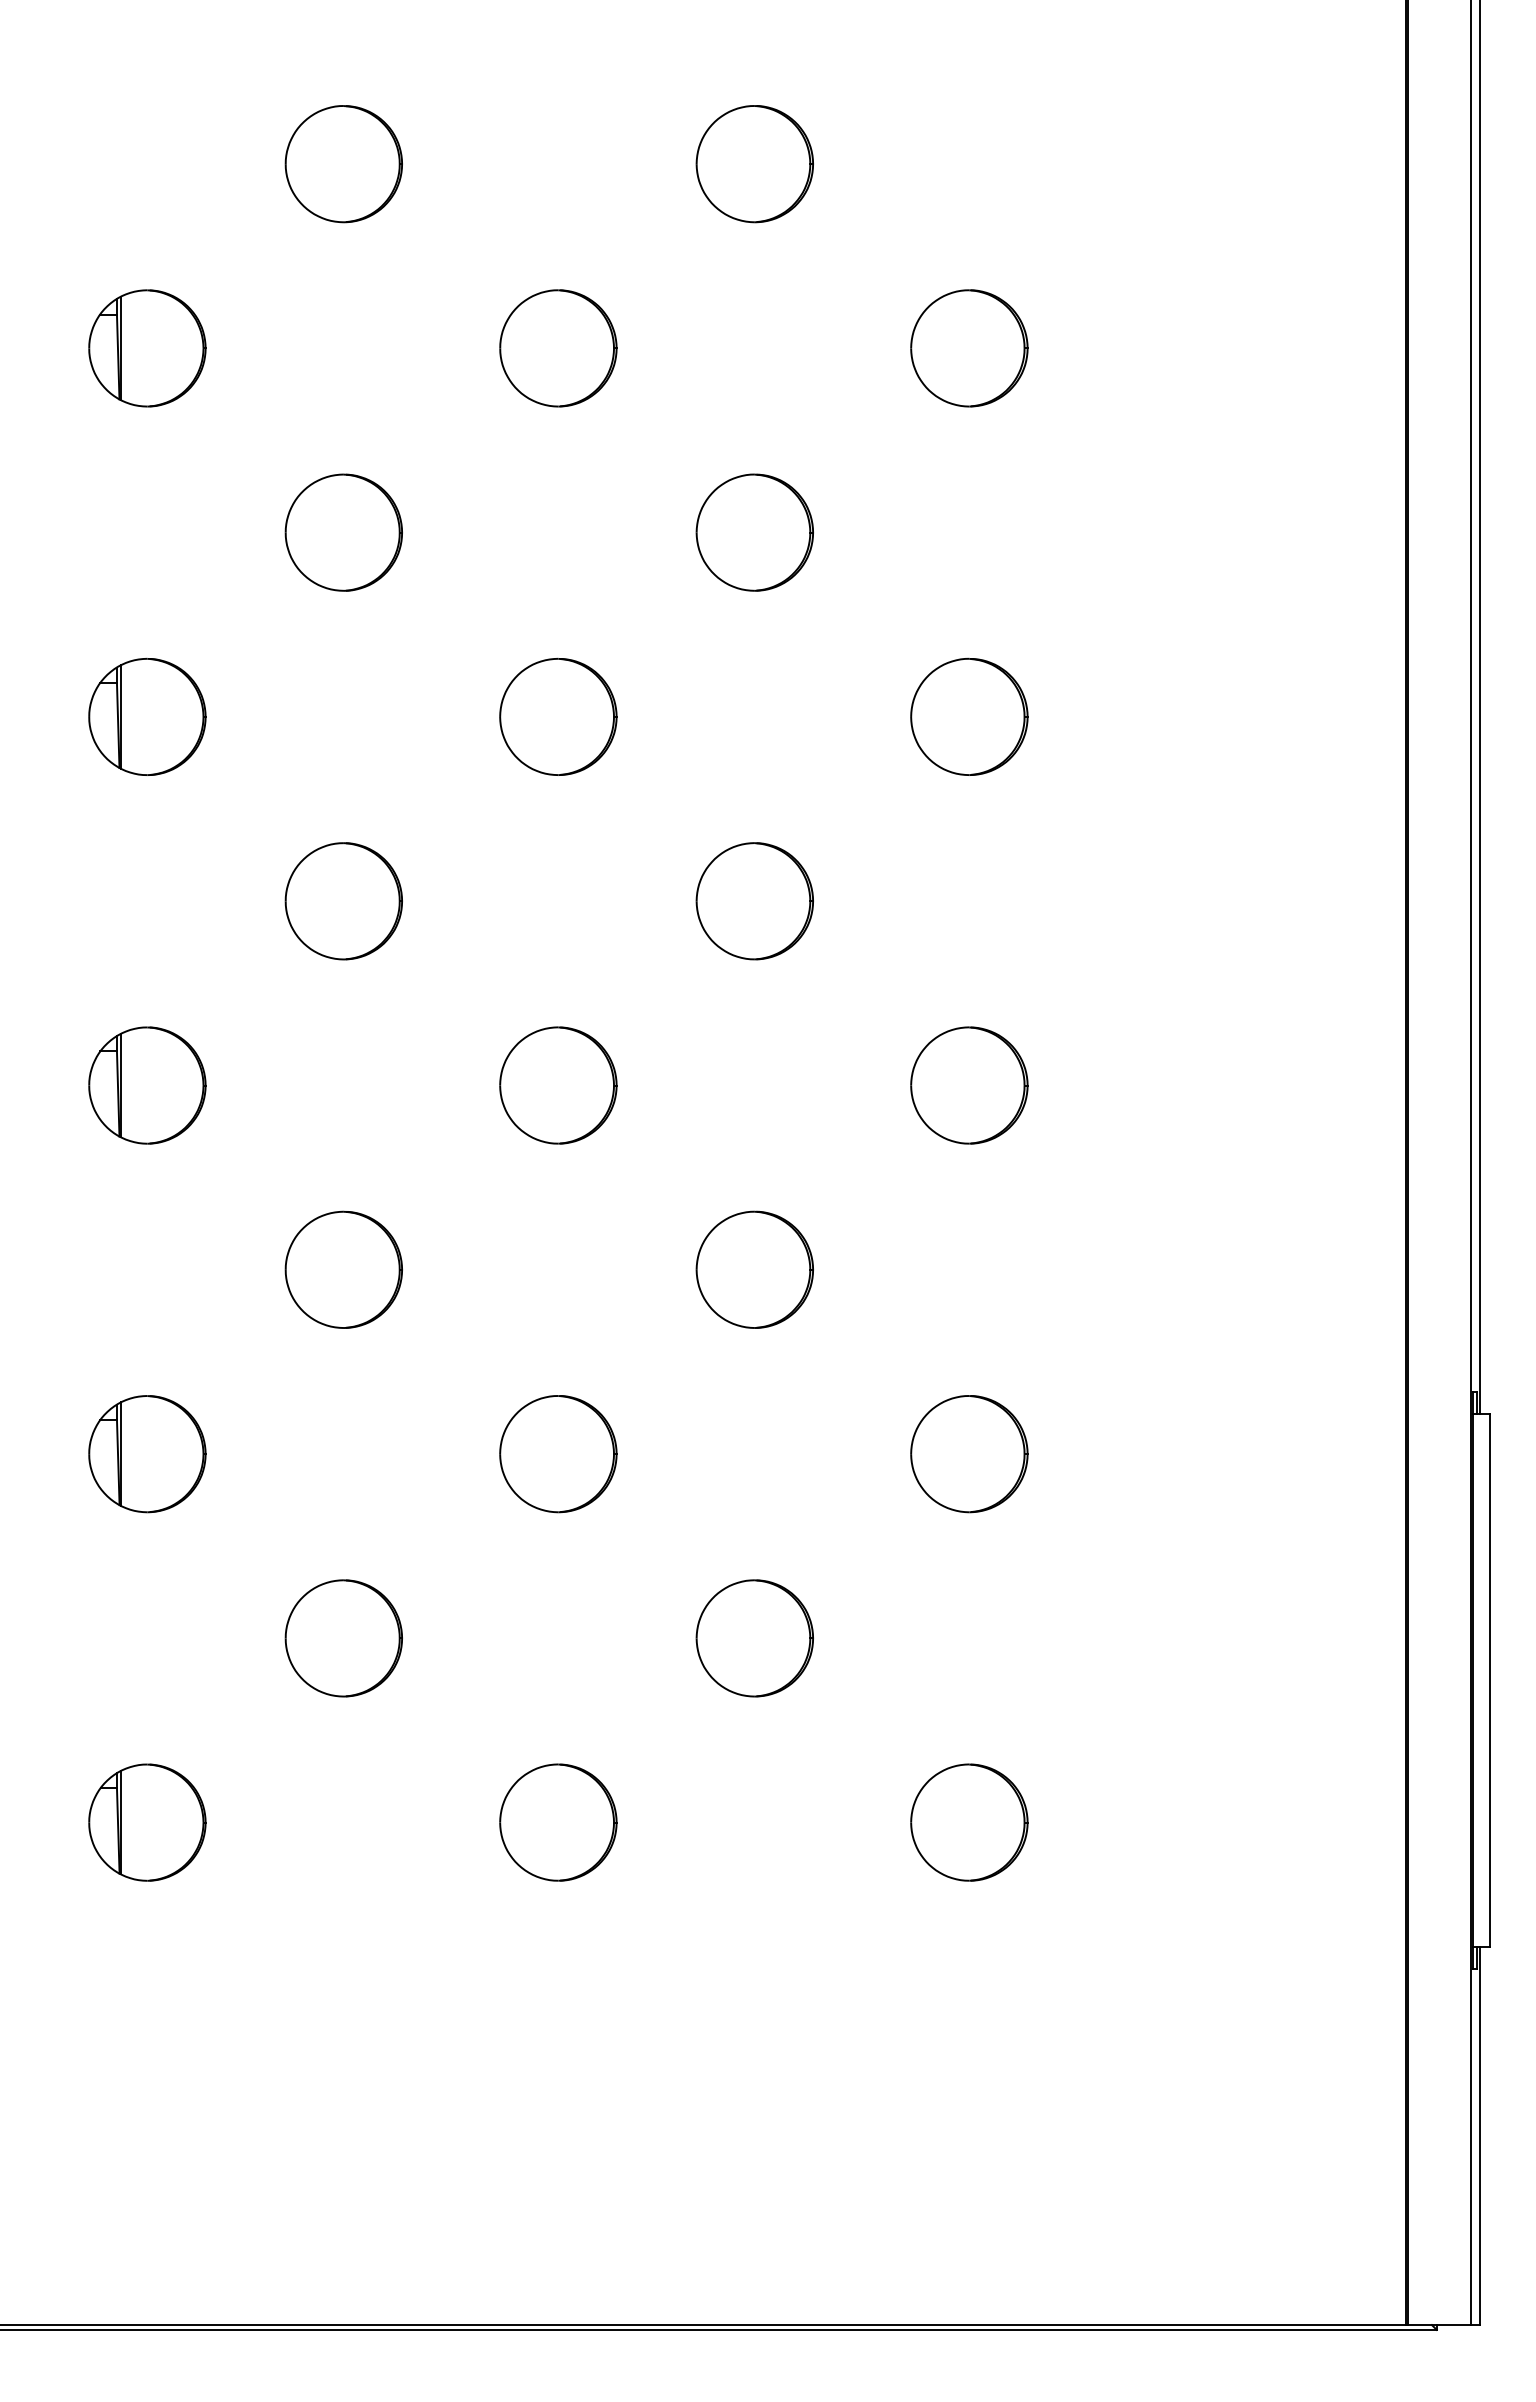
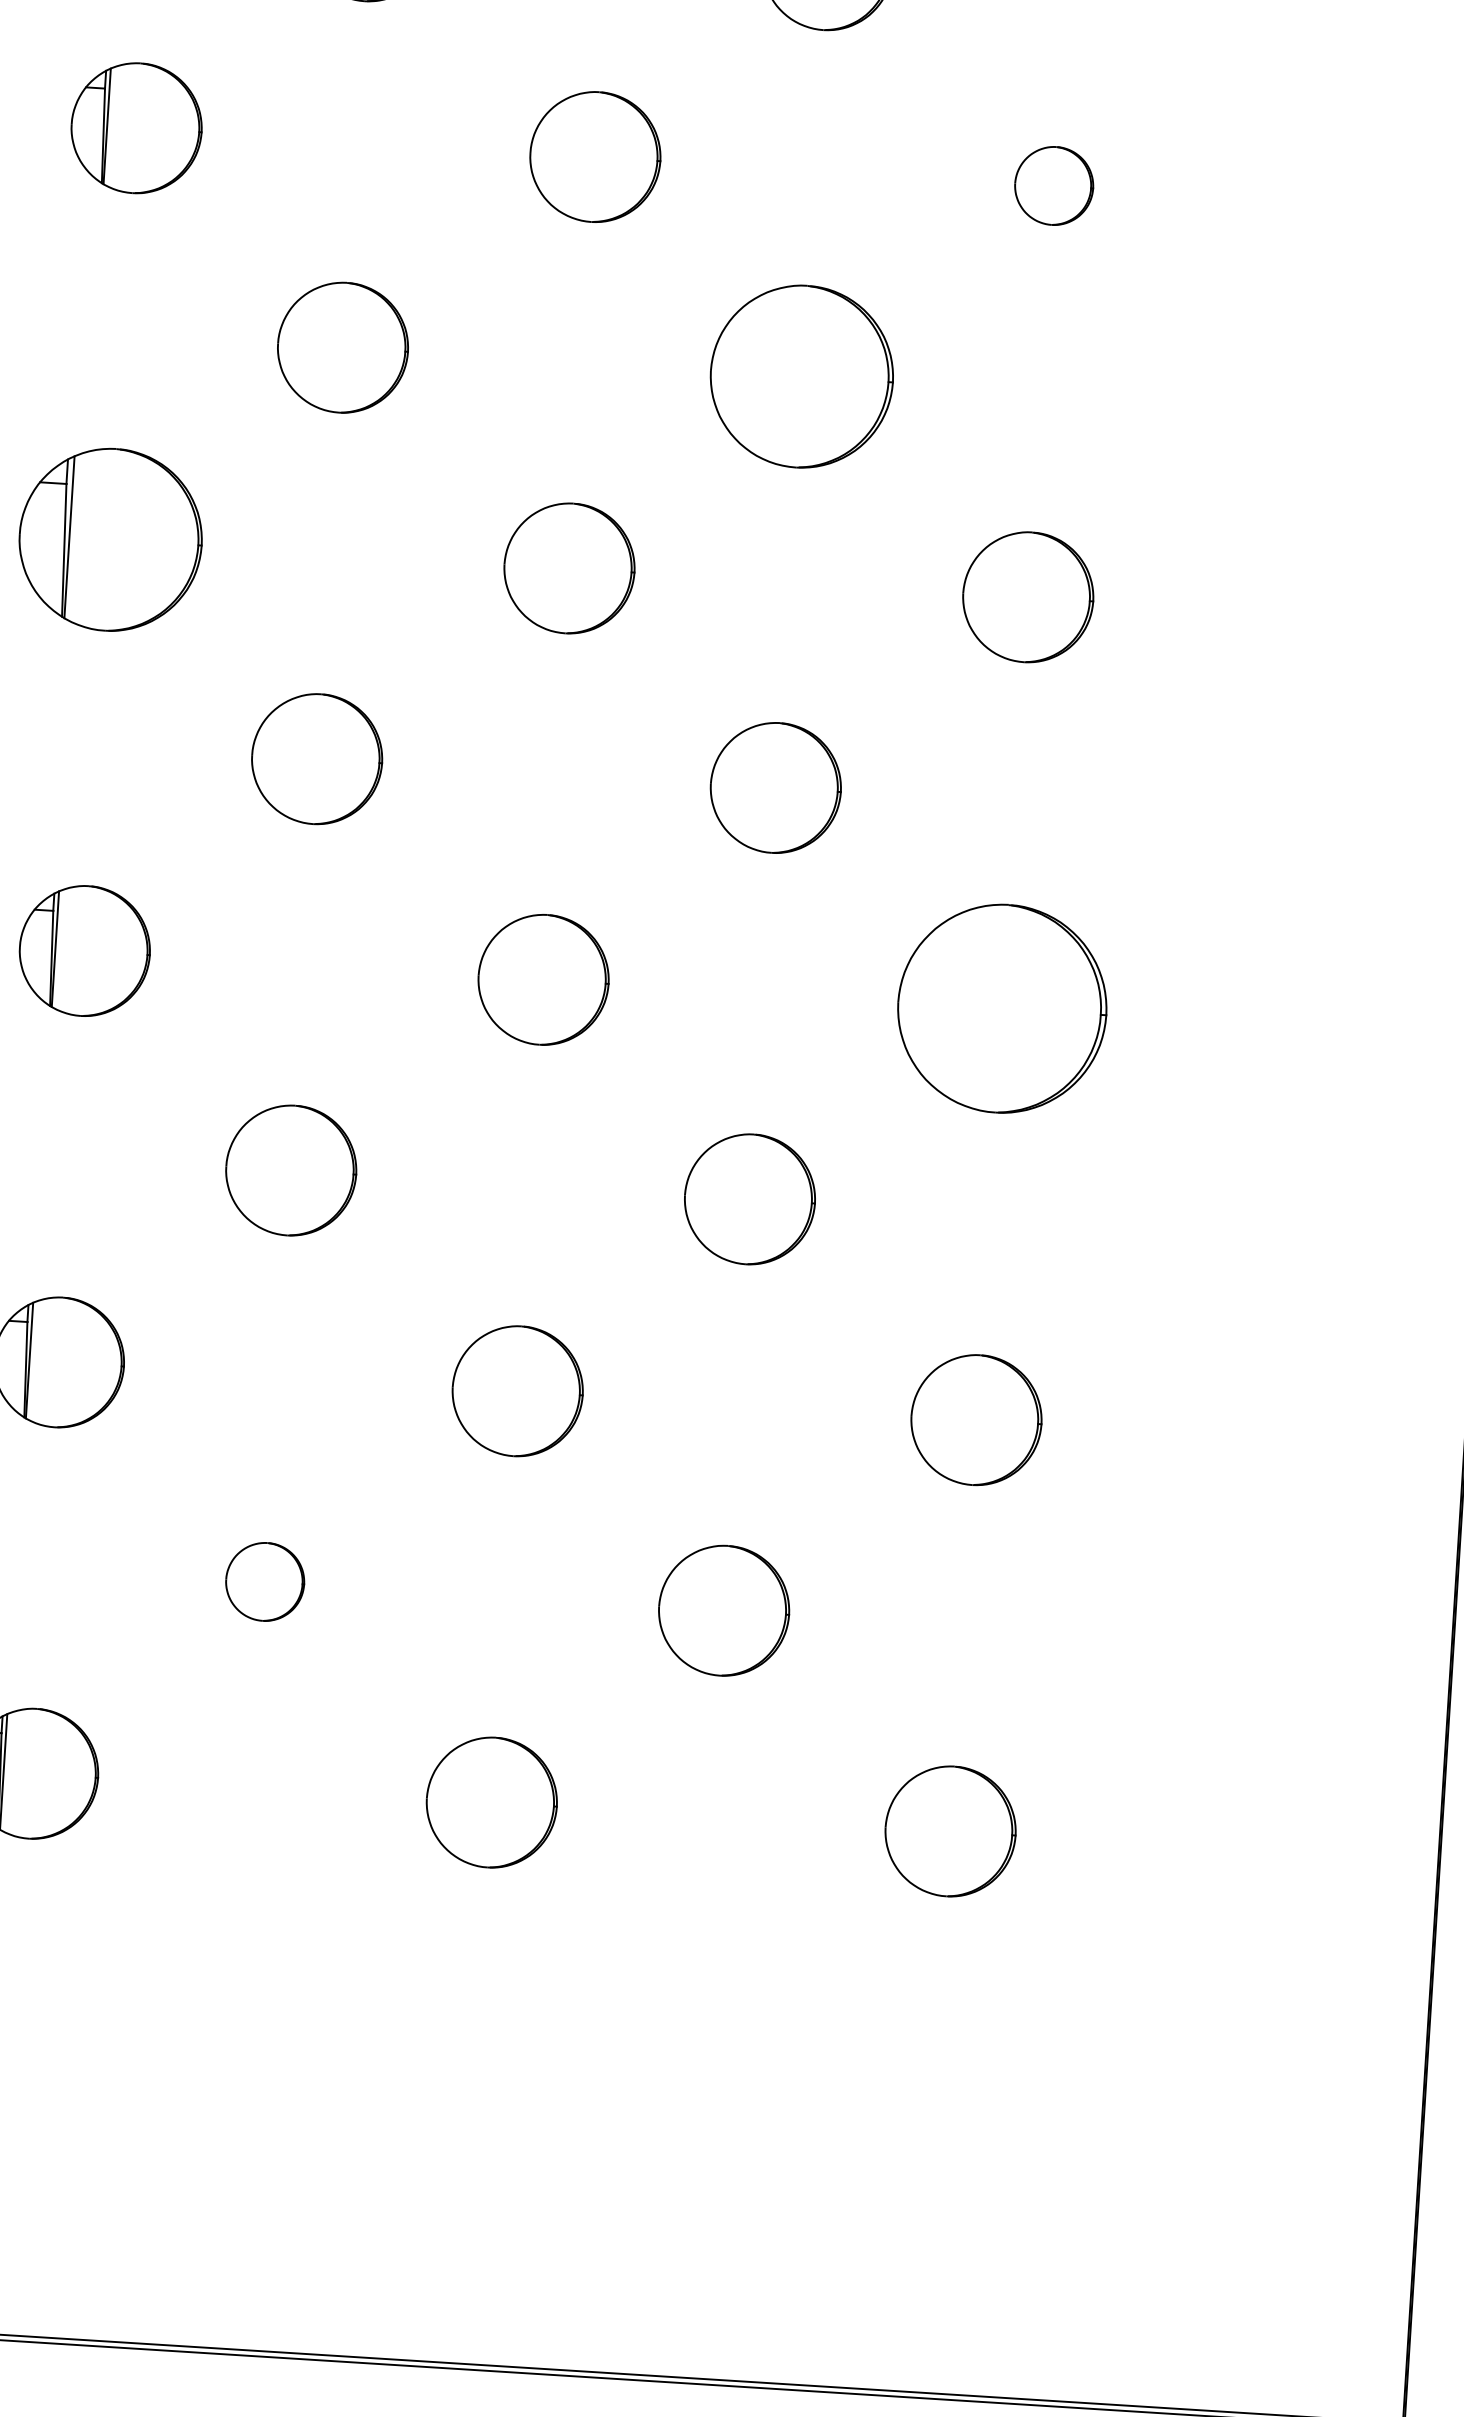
part: (969, 348) -> (1054, 186), size x0.6
part: (754, 532) -> (801, 376), size x1.4
part: (147, 716) -> (110, 539), size x1.4
part: (969, 1085) -> (1002, 1008), size x1.6
part: (343, 1638) -> (264, 1582), size x0.6

